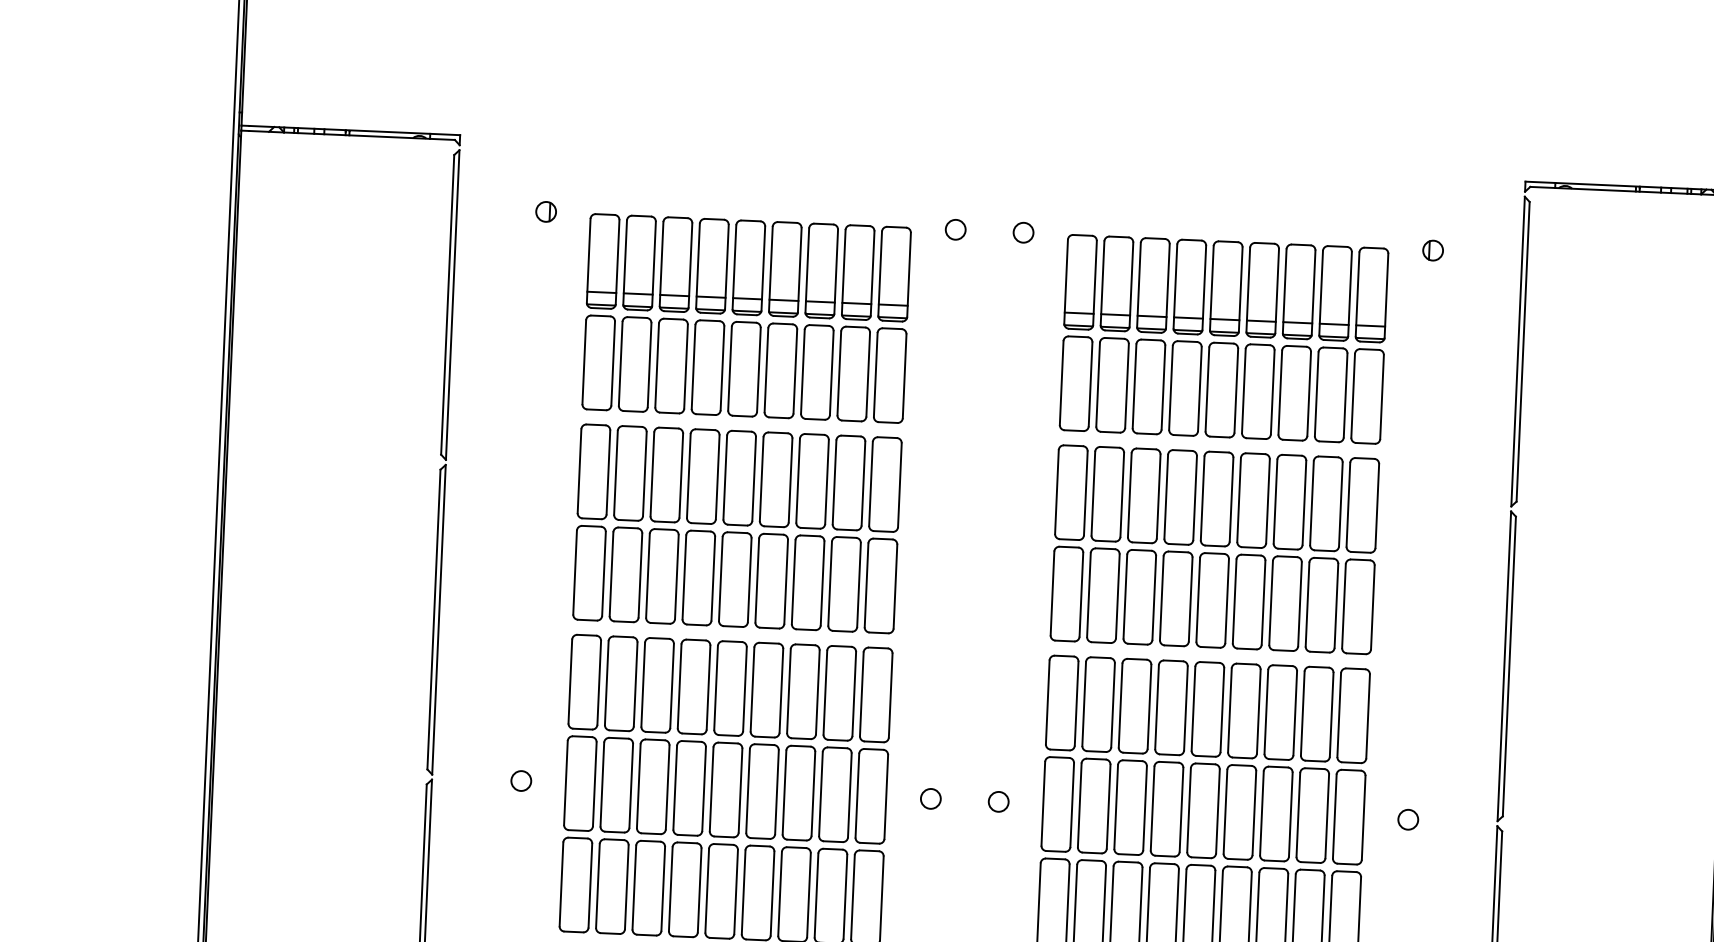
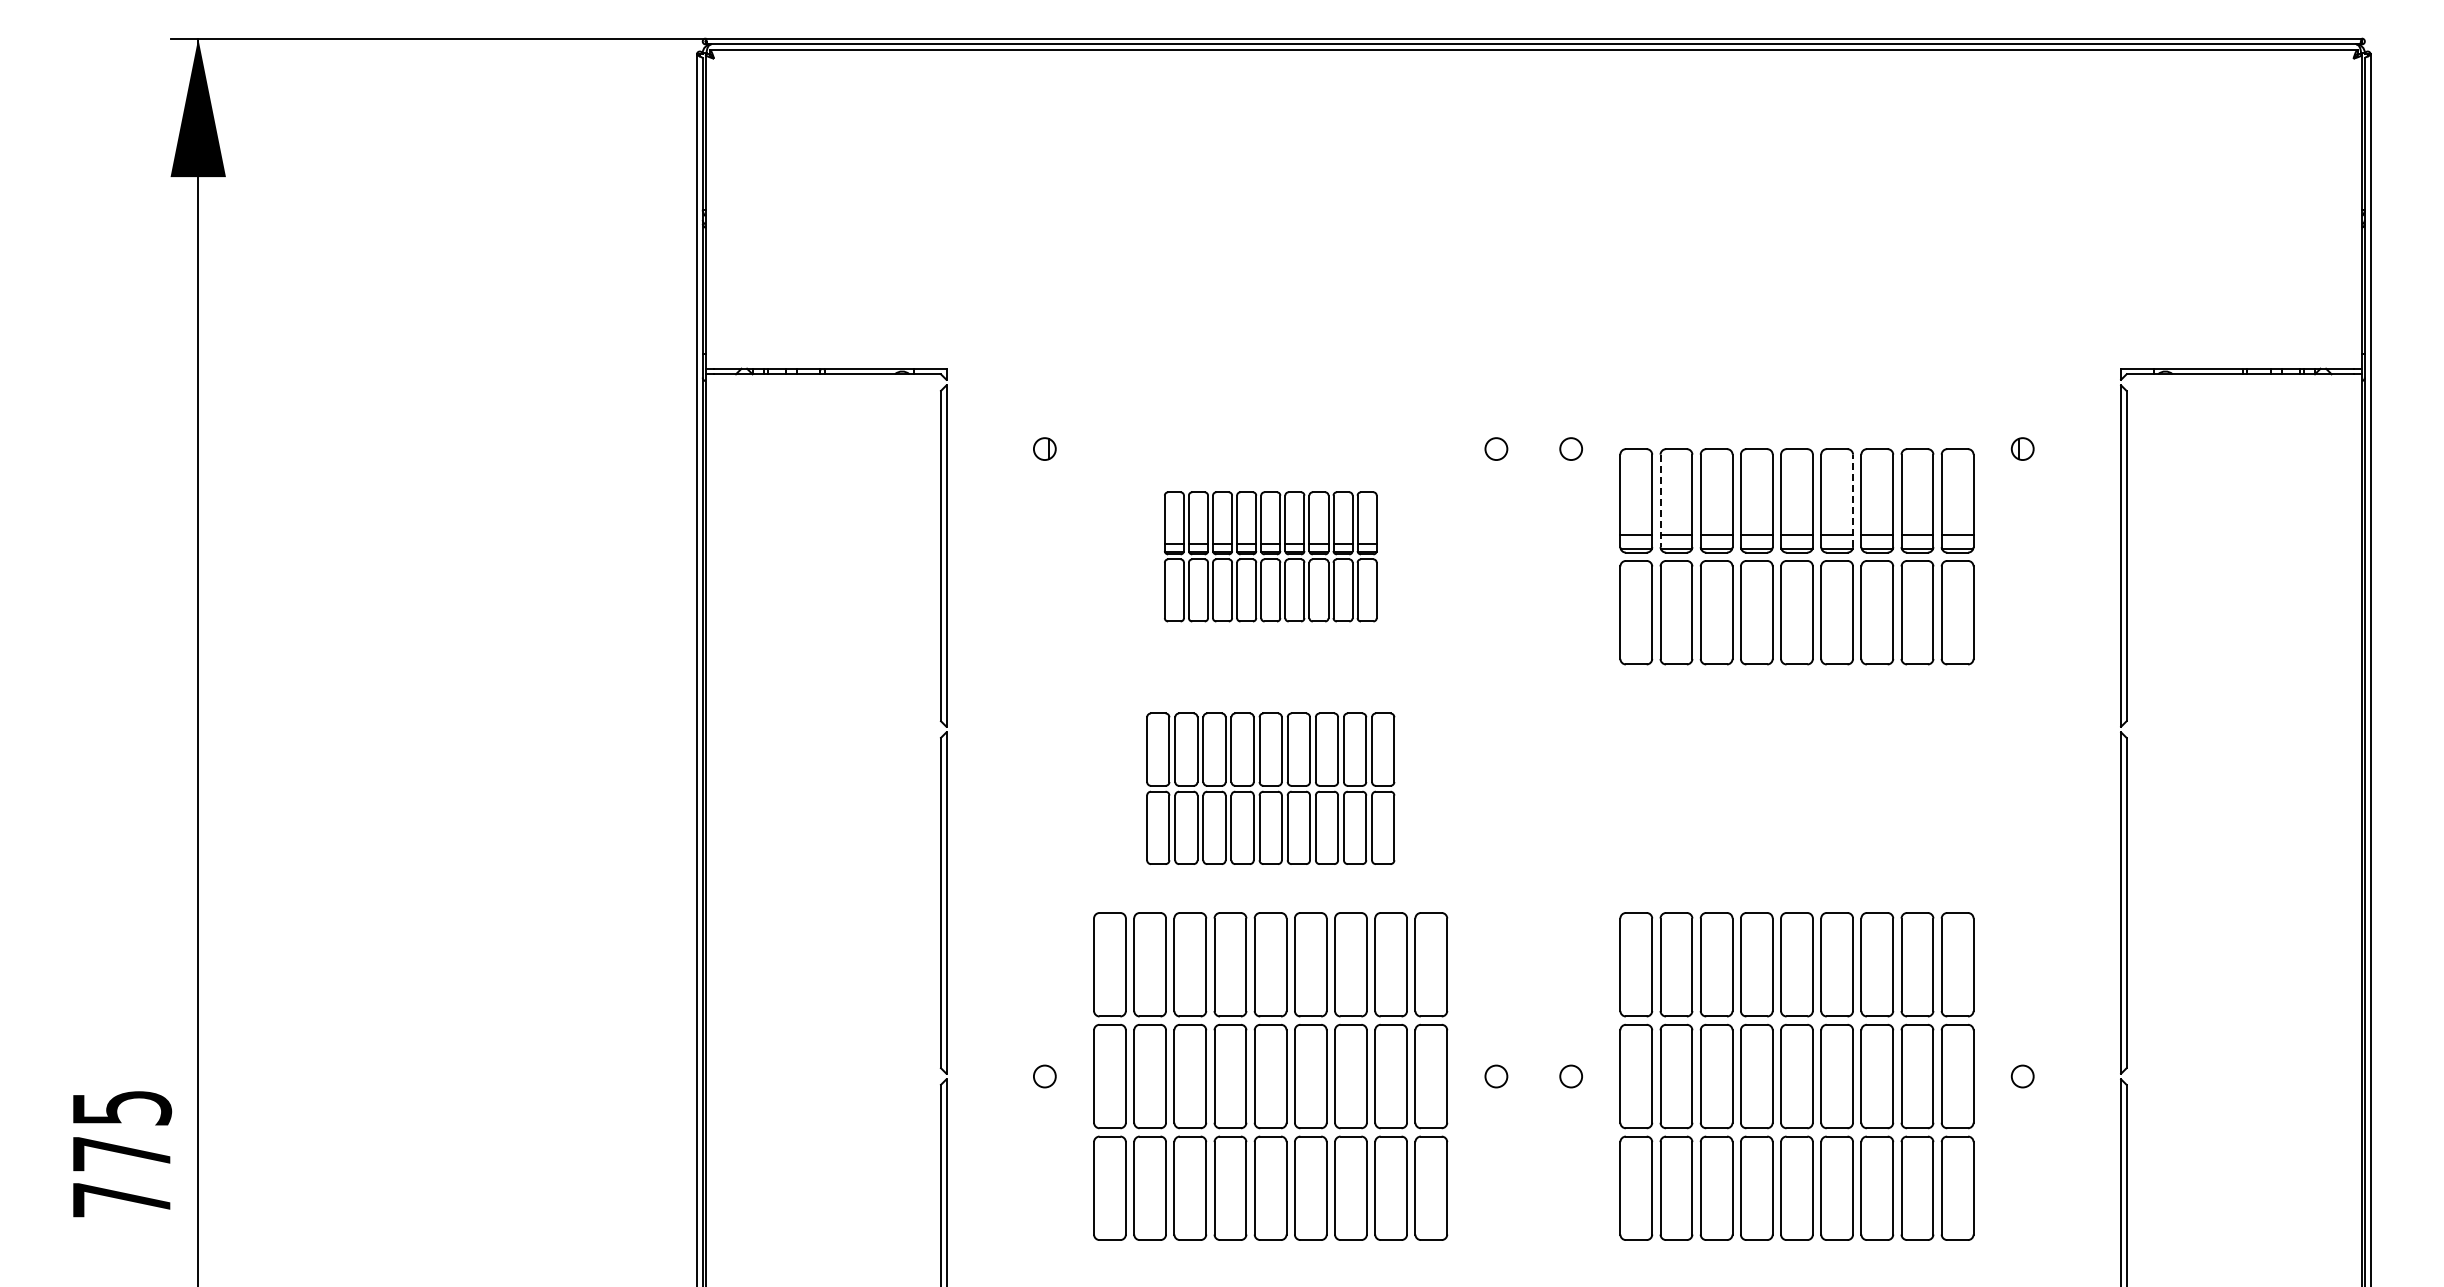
line: (1102, 283) -> (1660, 501), solid -> dashed
line: (1277, 290) -> (1853, 500), solid -> dashed
part: (746, 318) -> (1270, 556), size x0.6
part: (737, 528) -> (1270, 788), size x0.7
part: (1214, 549) -> (1796, 788), removed

